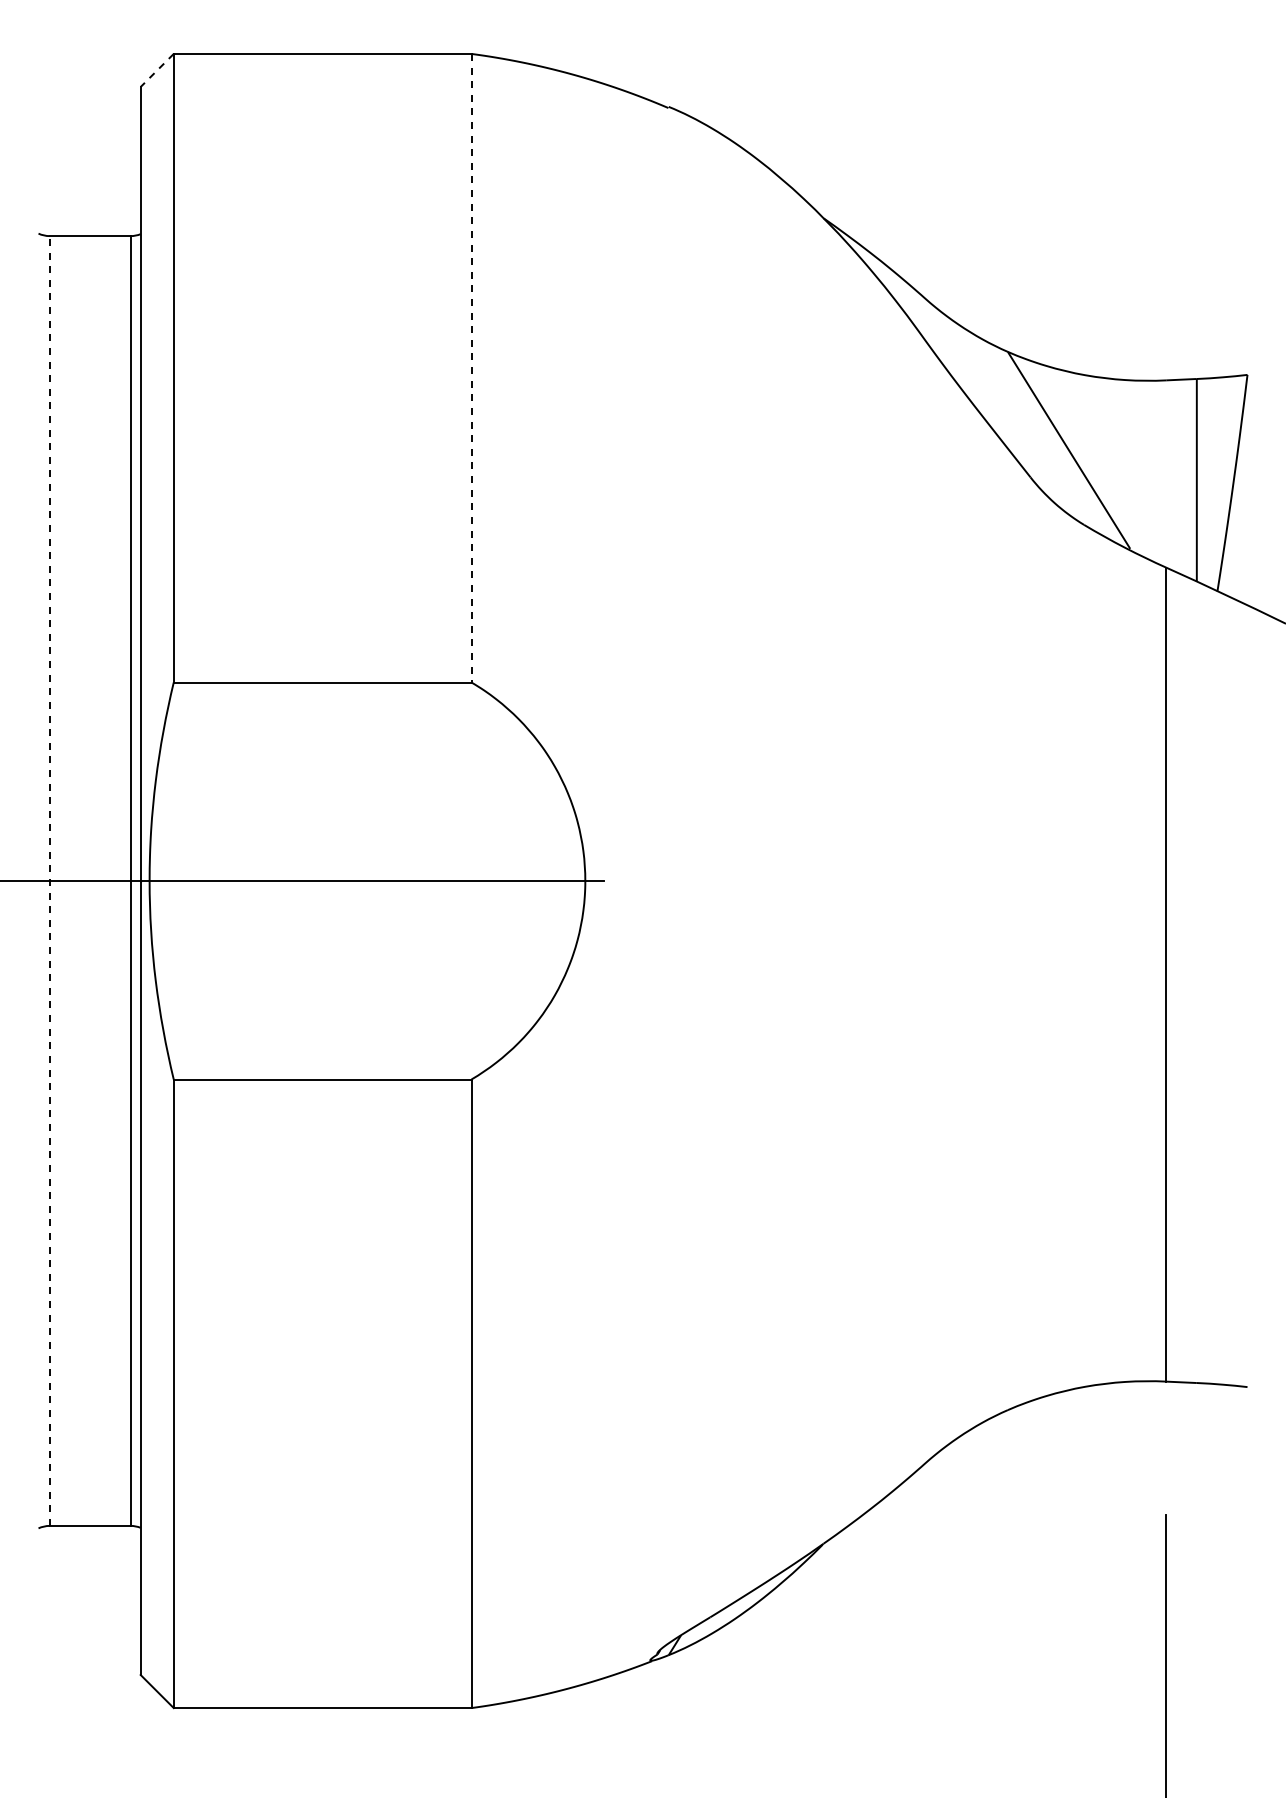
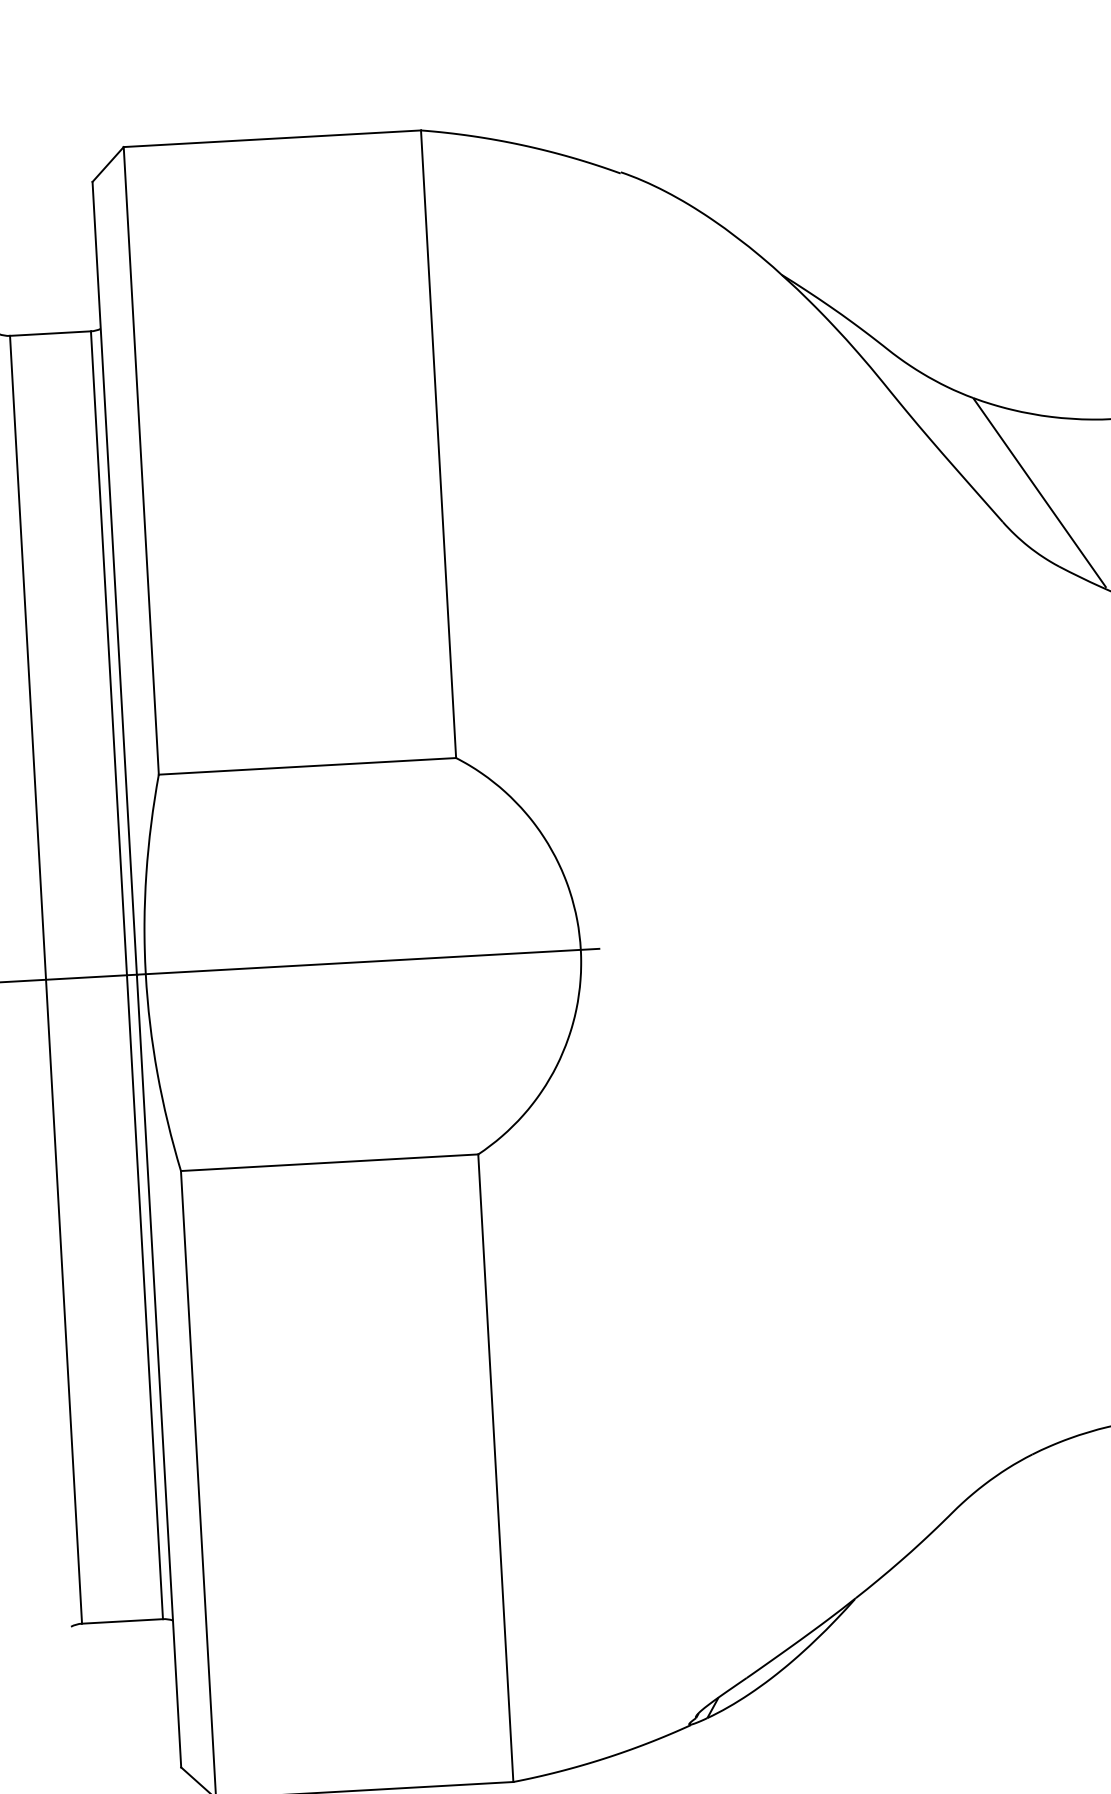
line: (156, 70) -> (107, 164), dashed -> solid
line: (471, 368) -> (438, 444), dashed -> solid
line: (49, 881) -> (45, 980), dashed -> solid

